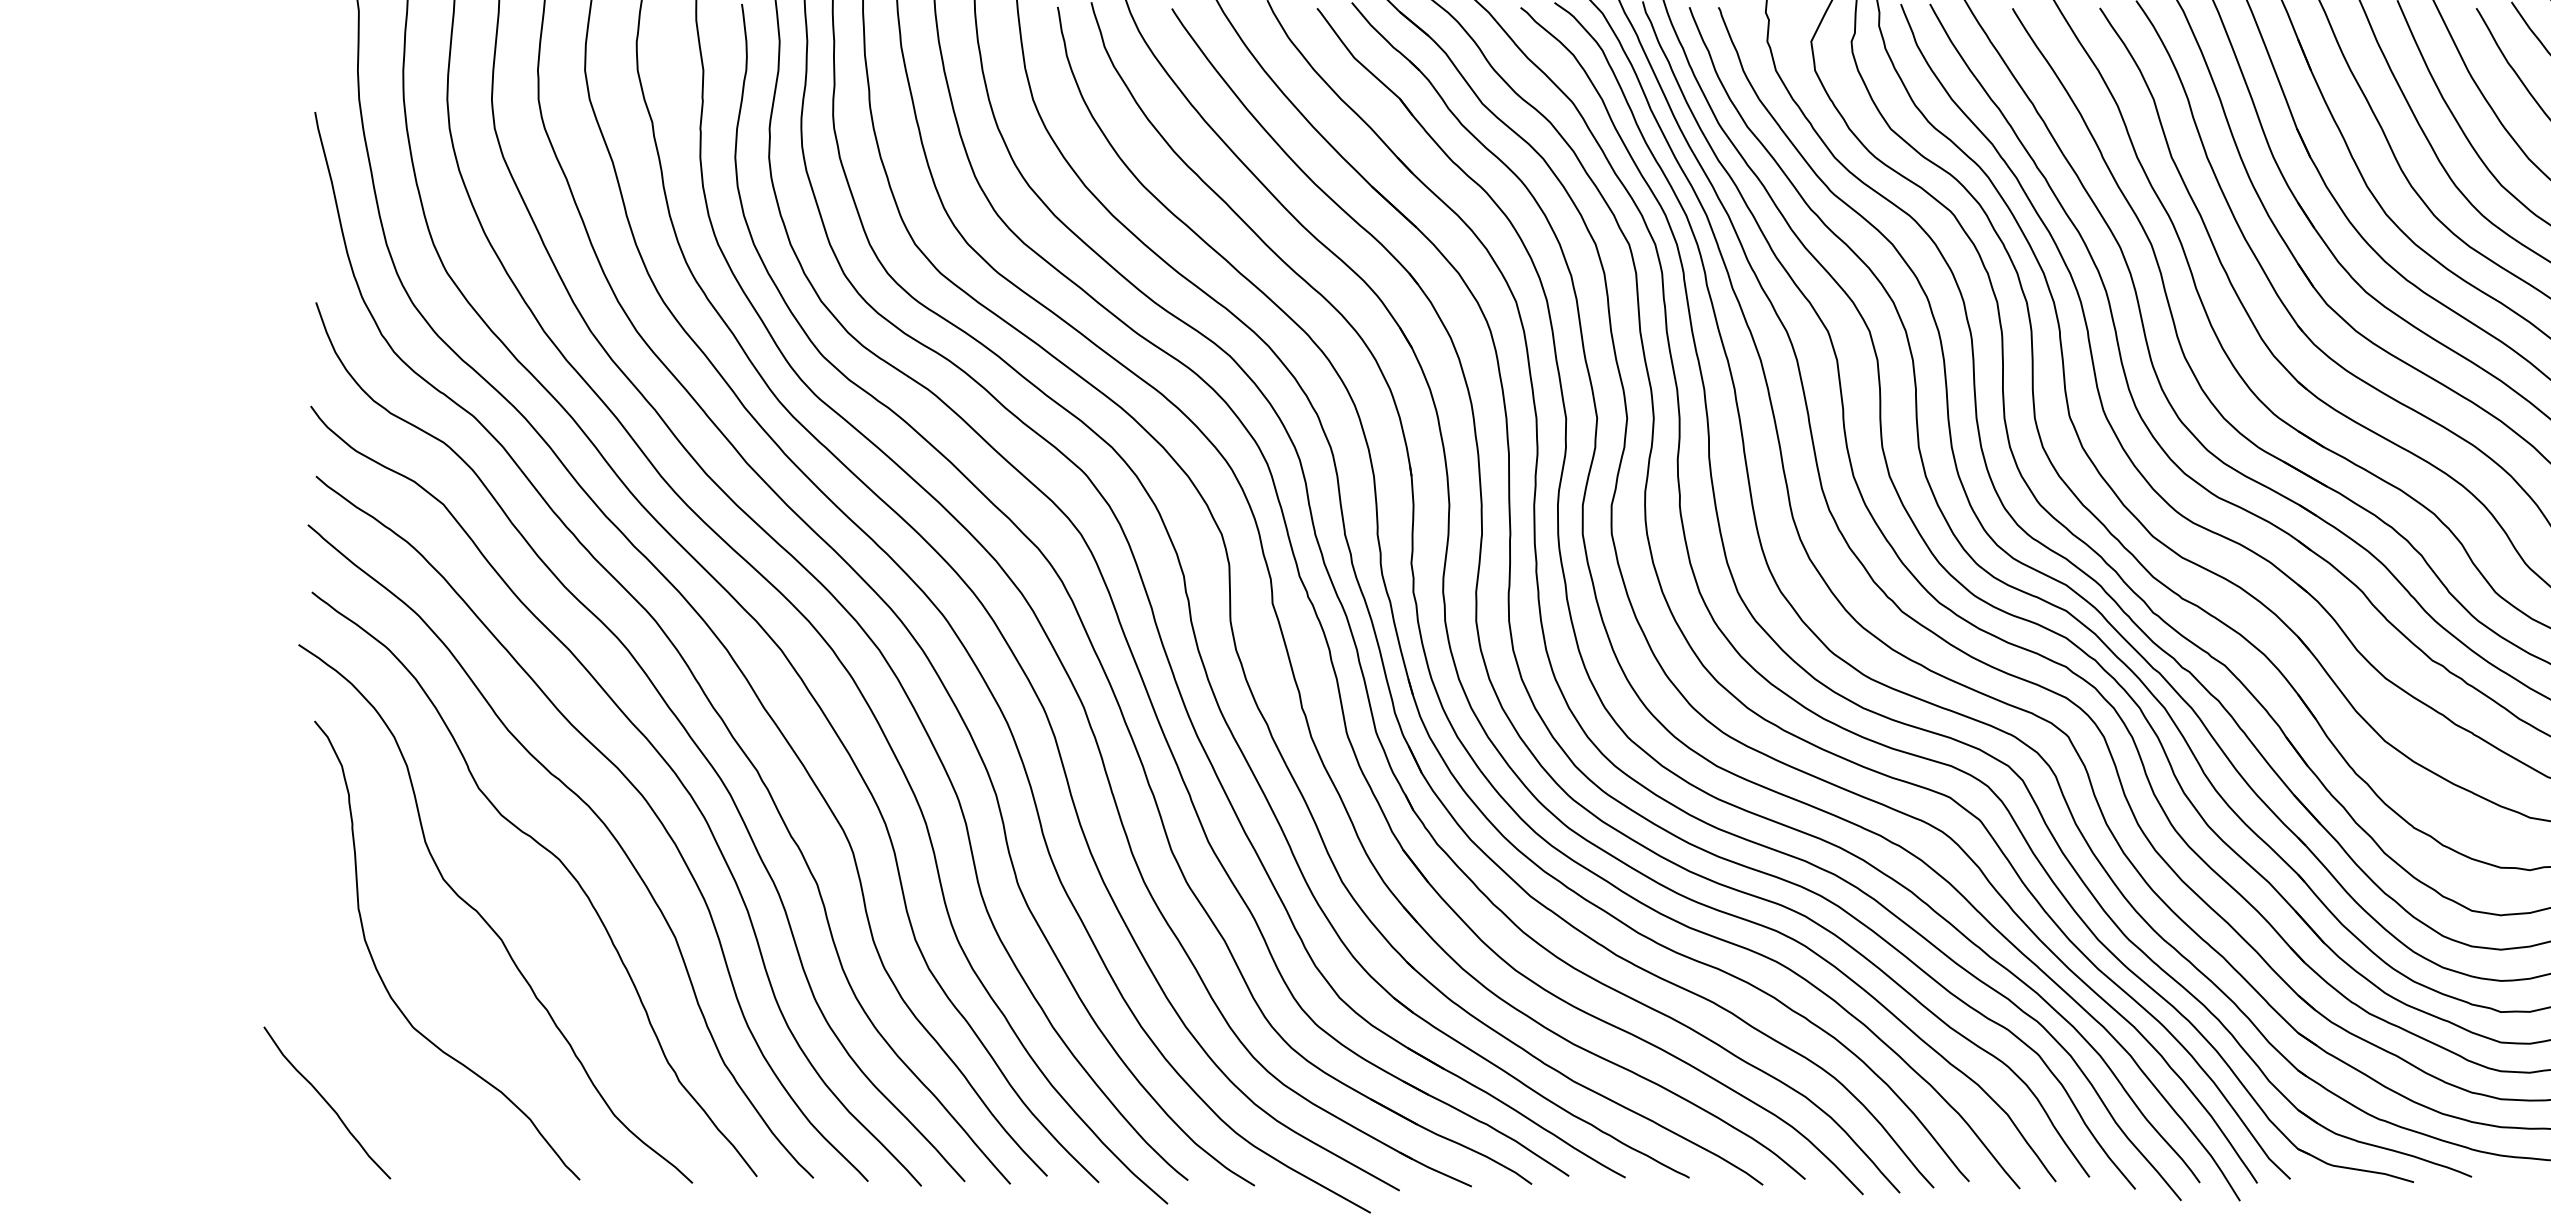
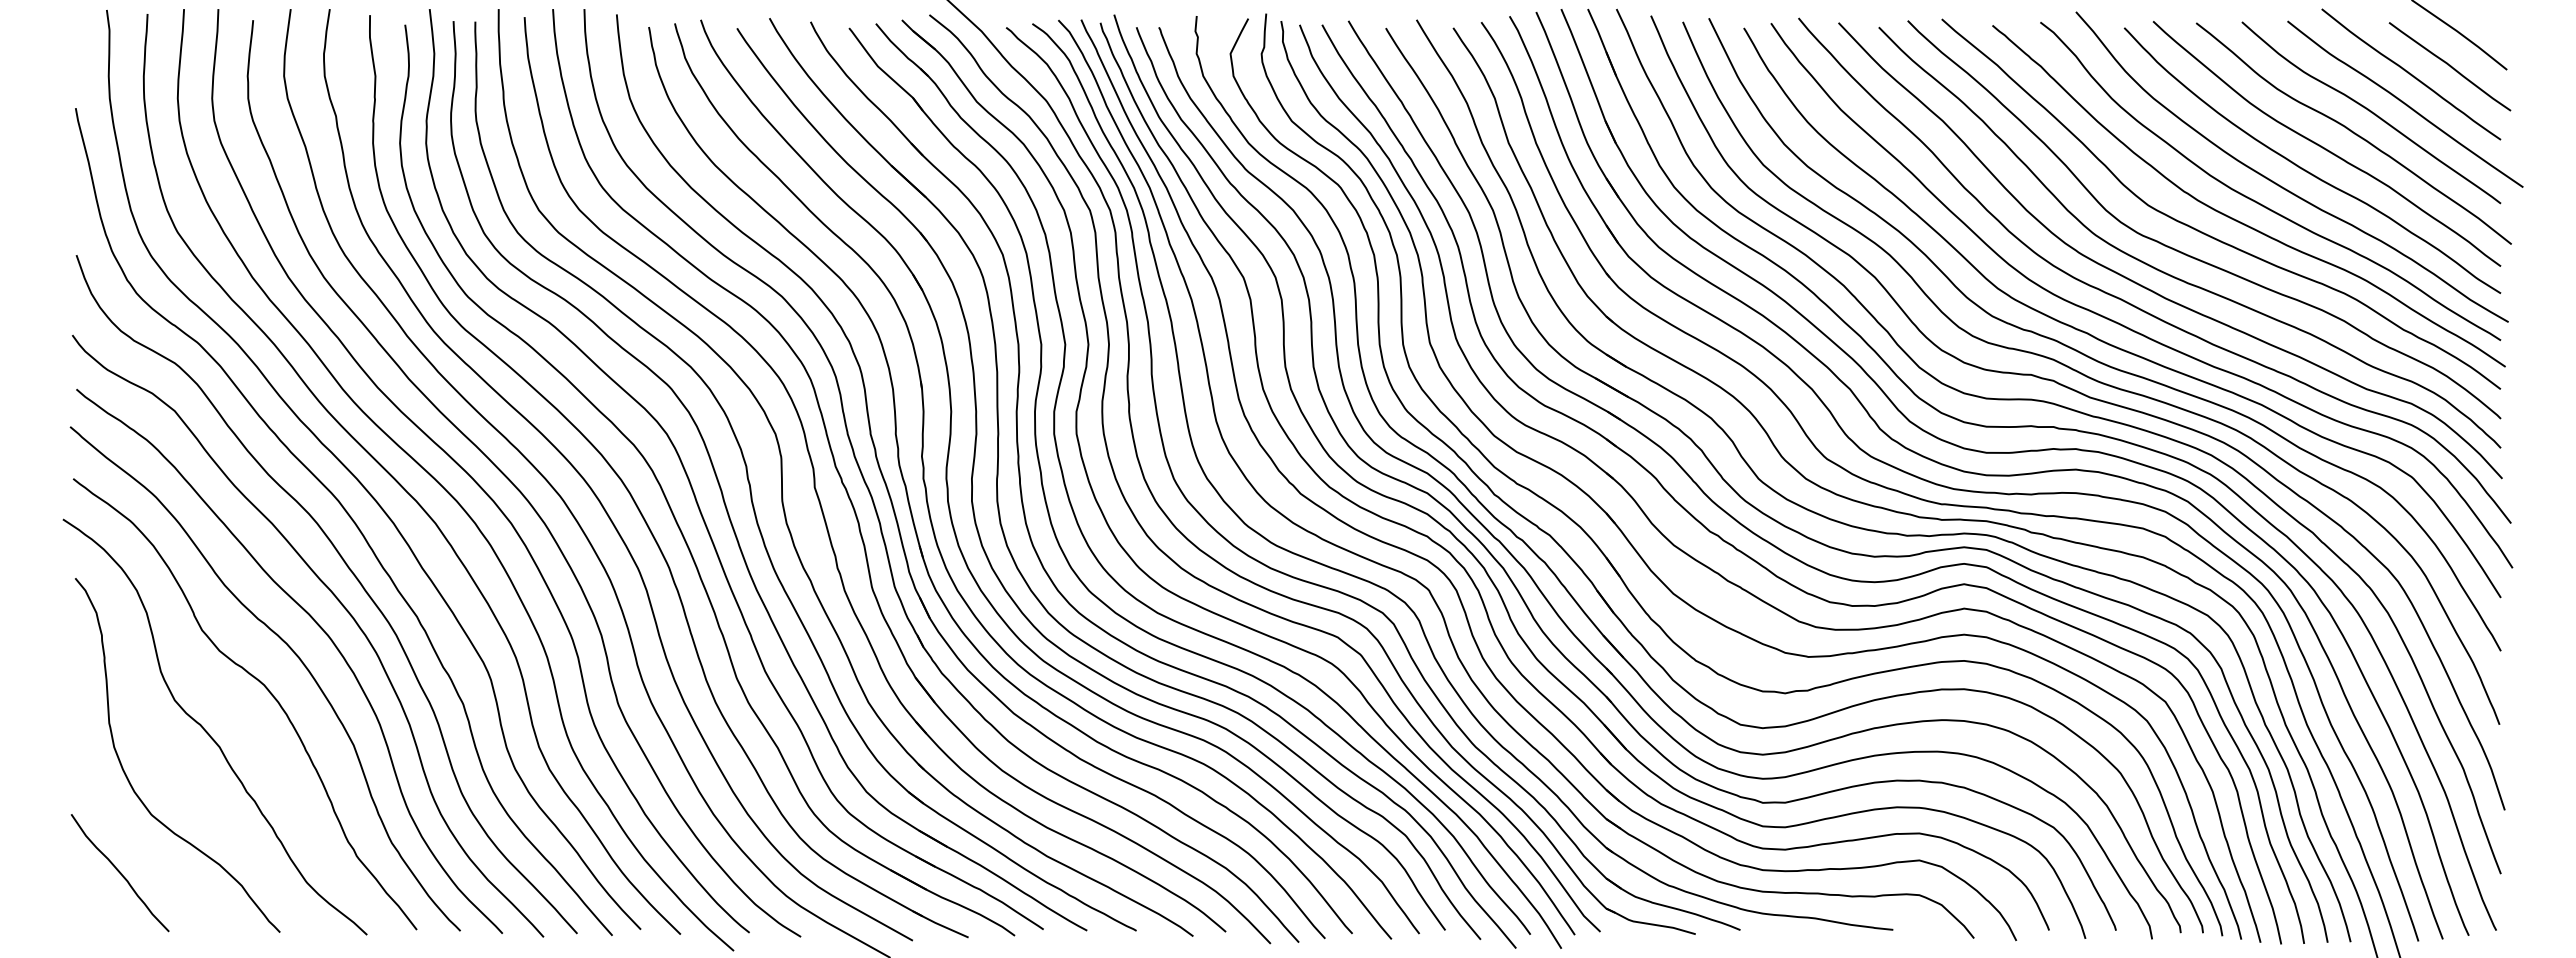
curve: (326, 1103) -> (119, 873), moved

